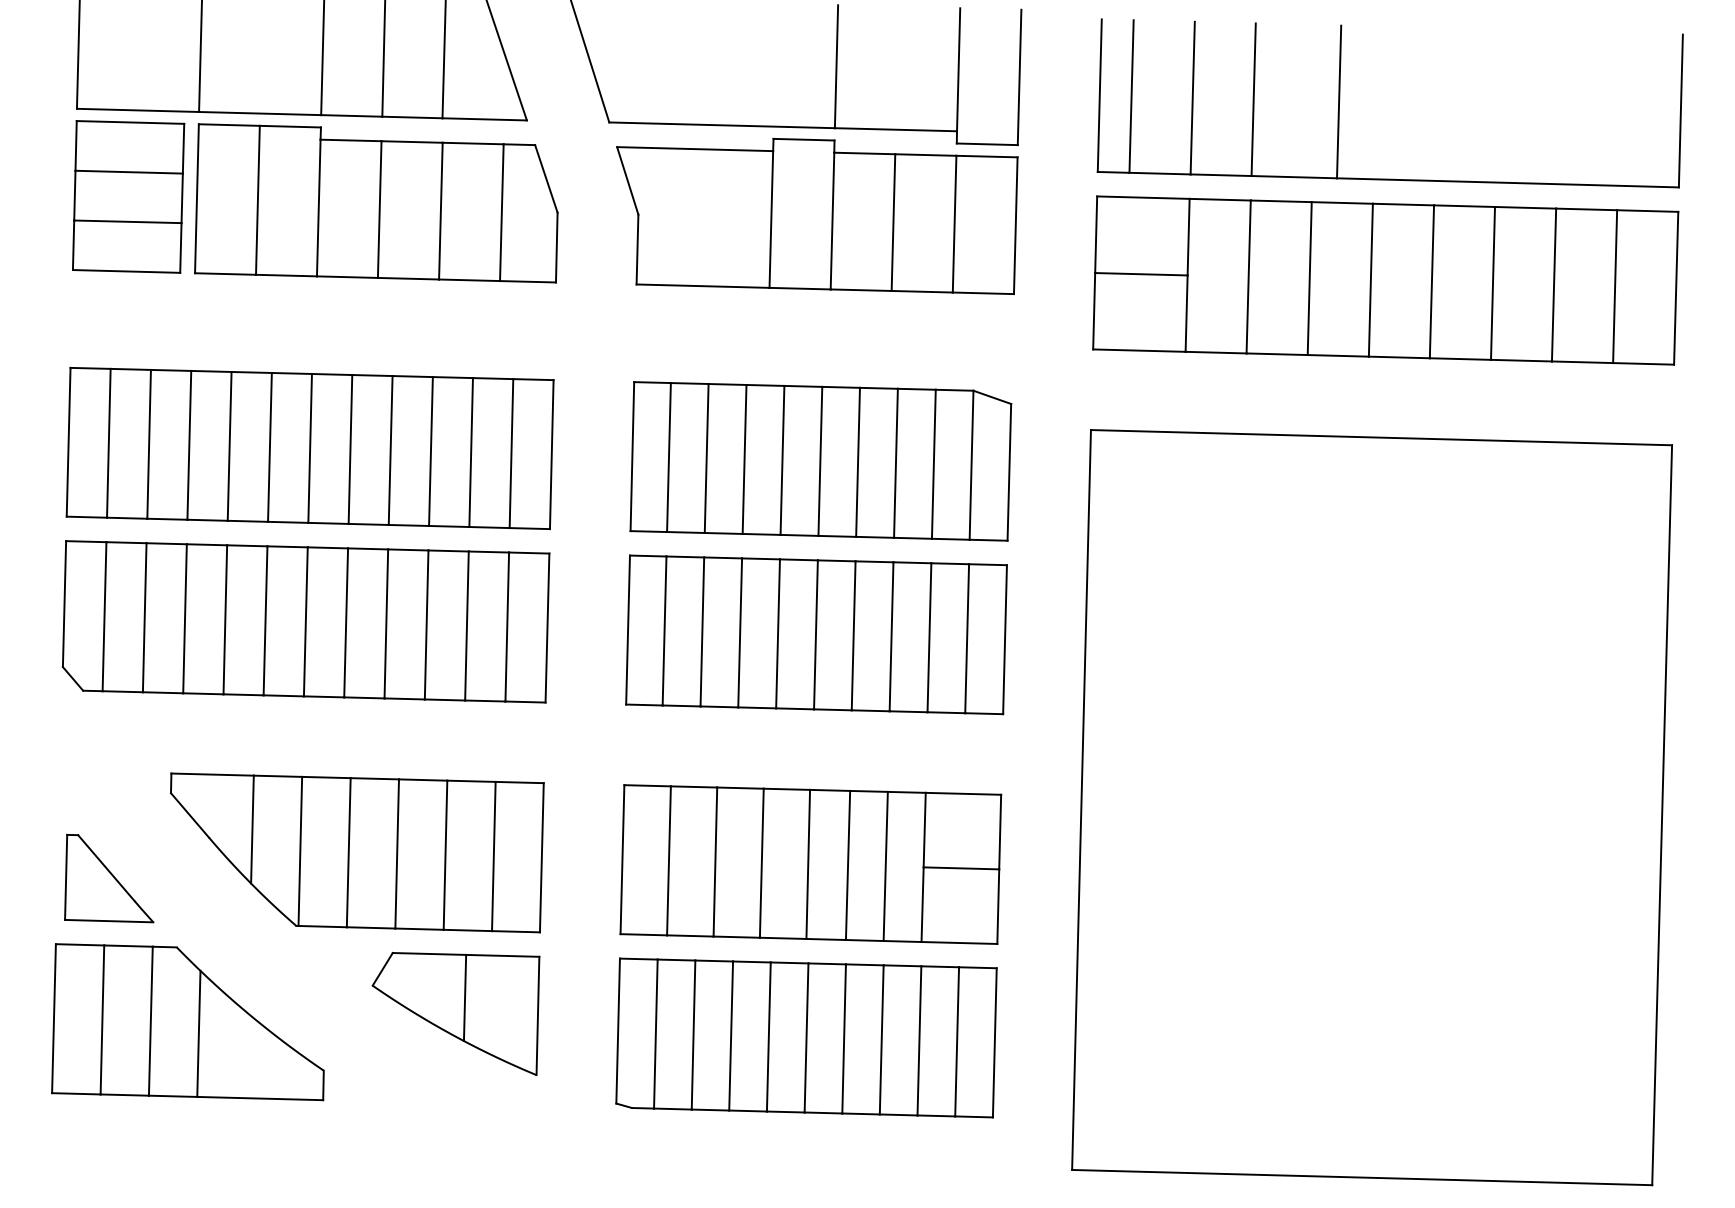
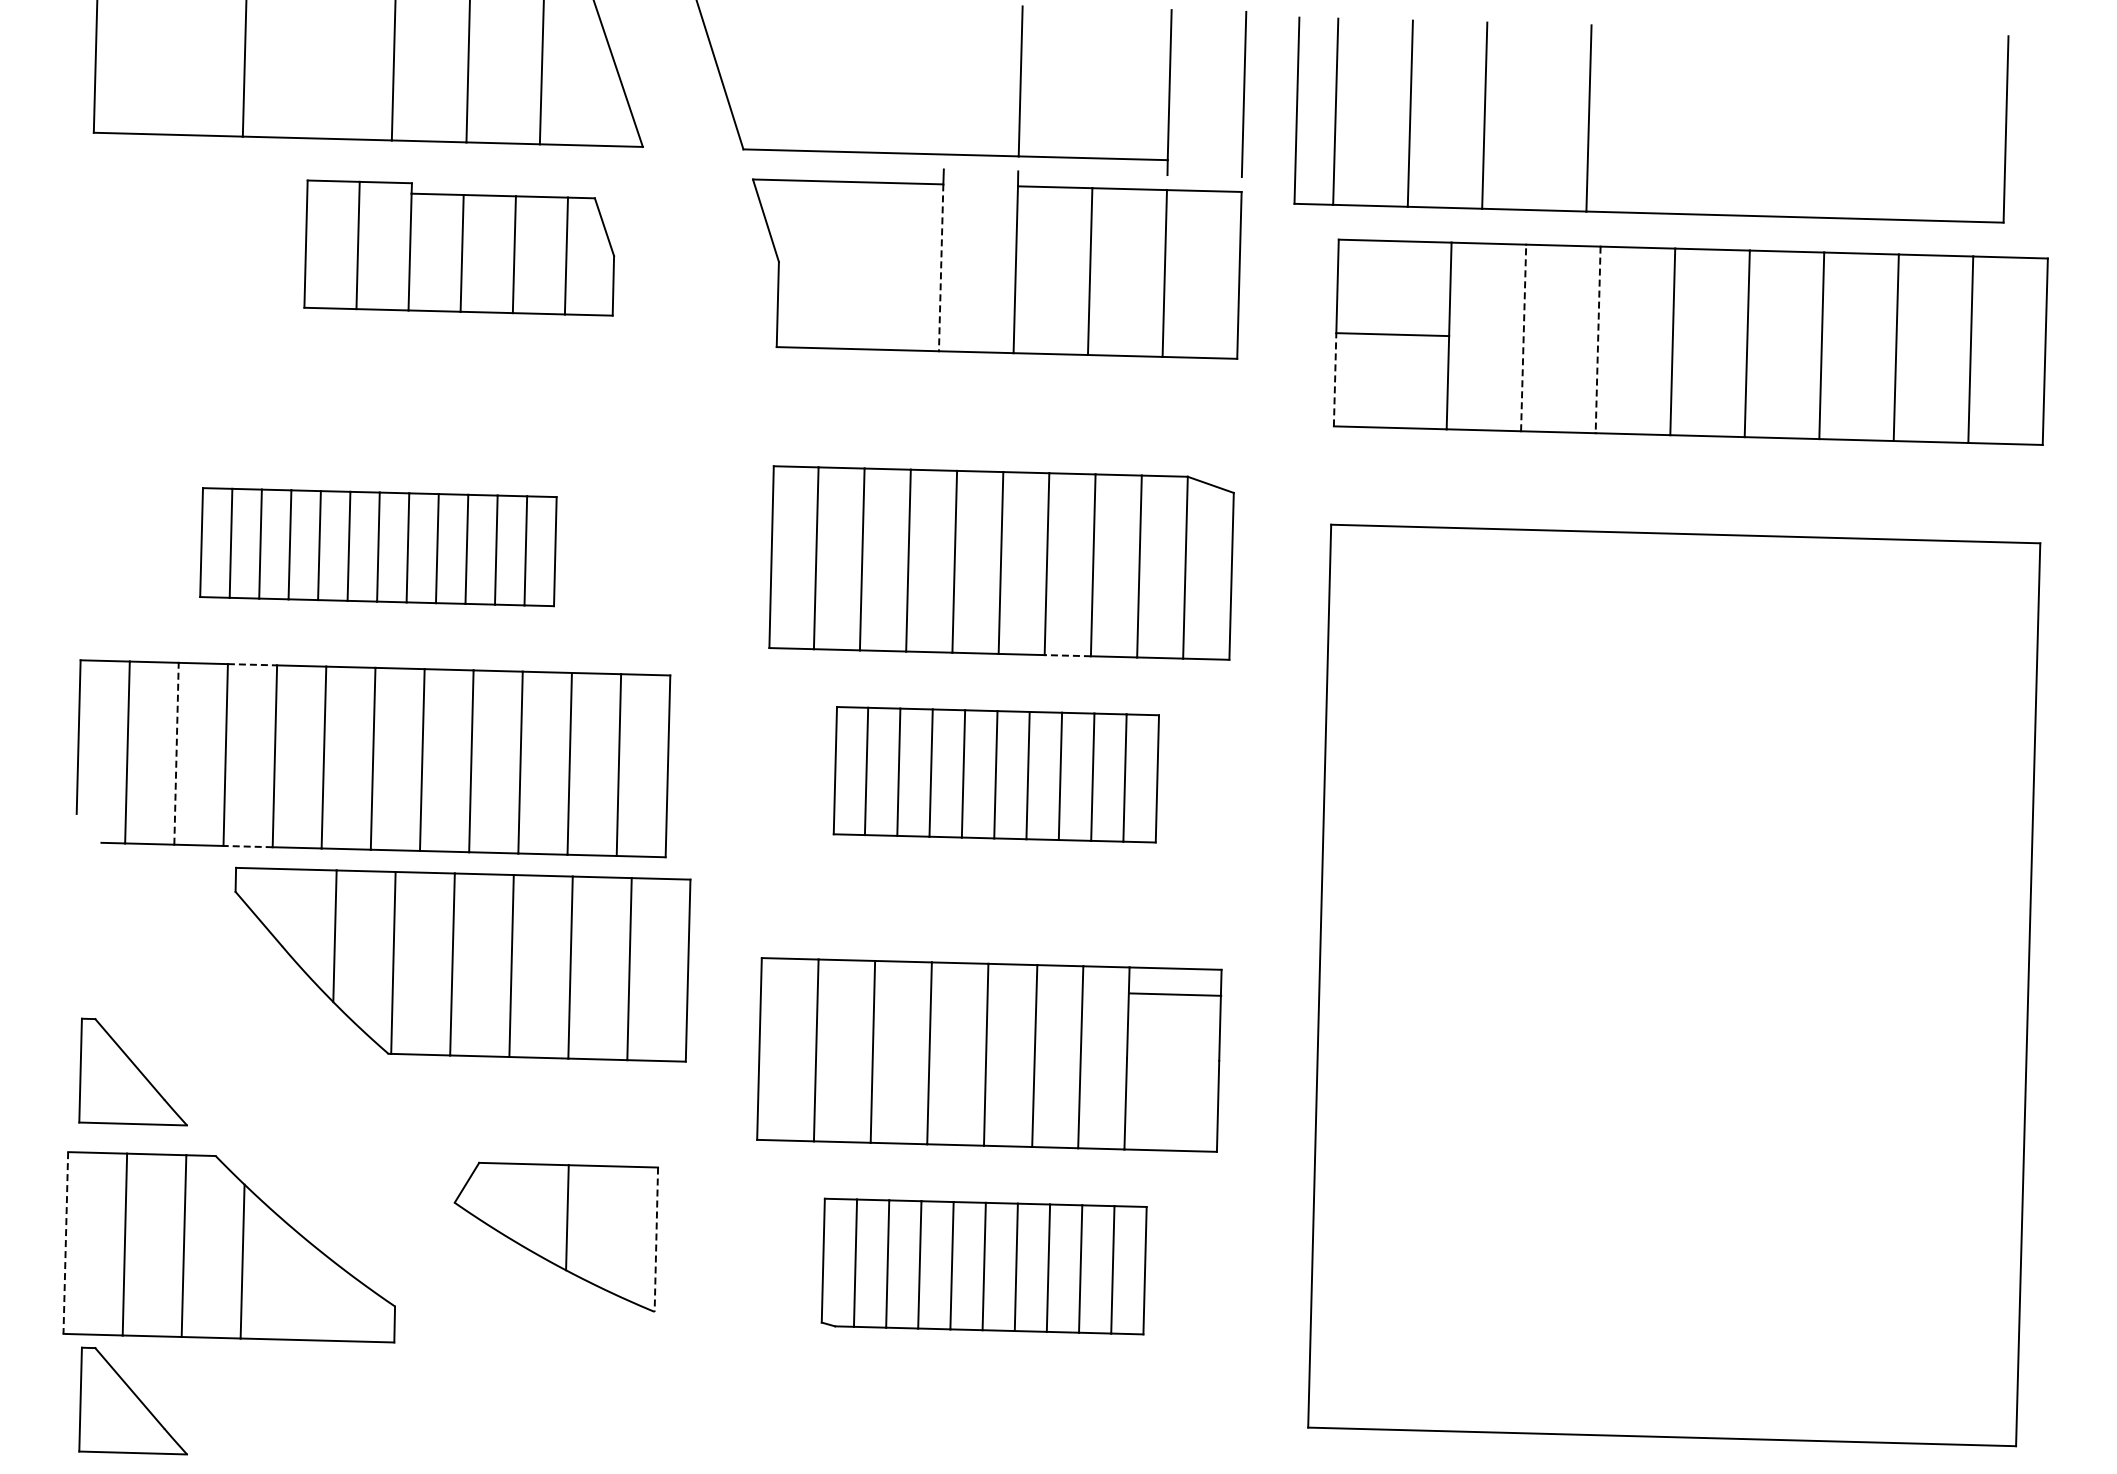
part: (1340, 96) -> (1590, 111), moved
line: (803, 139) -> (980, 170), removed
line: (987, 144) -> (1204, 176), removed
part: (128, 196) -> (156, 239), removed
part: (376, 202) -> (459, 247), size x0.7
line: (771, 220) -> (941, 268), solid -> dashed
line: (1248, 276) -> (1523, 337), solid -> dashed
line: (1310, 279) -> (1598, 340), solid -> dashed
line: (1094, 311) -> (1335, 379), solid -> dashed
part: (310, 447) -> (378, 546), size x0.6
line: (874, 537) -> (1067, 655), solid -> dashed
line: (206, 544) -> (252, 664), solid -> dashed
line: (144, 617) -> (176, 753), solid -> dashed
part: (816, 634) -> (996, 774), size x0.7
line: (72, 678) -> (88, 827), removed
line: (203, 693) -> (248, 846), solid -> dashed
part: (356, 852) -> (462, 964), moved
line: (961, 868) -> (1175, 994), moved
line: (538, 1016) -> (656, 1240), solid -> dashed
line: (53, 1019) -> (65, 1243), solid -> dashed
part: (806, 1037) -> (984, 1266), size x0.7
part: (108, 1147) -> (132, 1400), added

